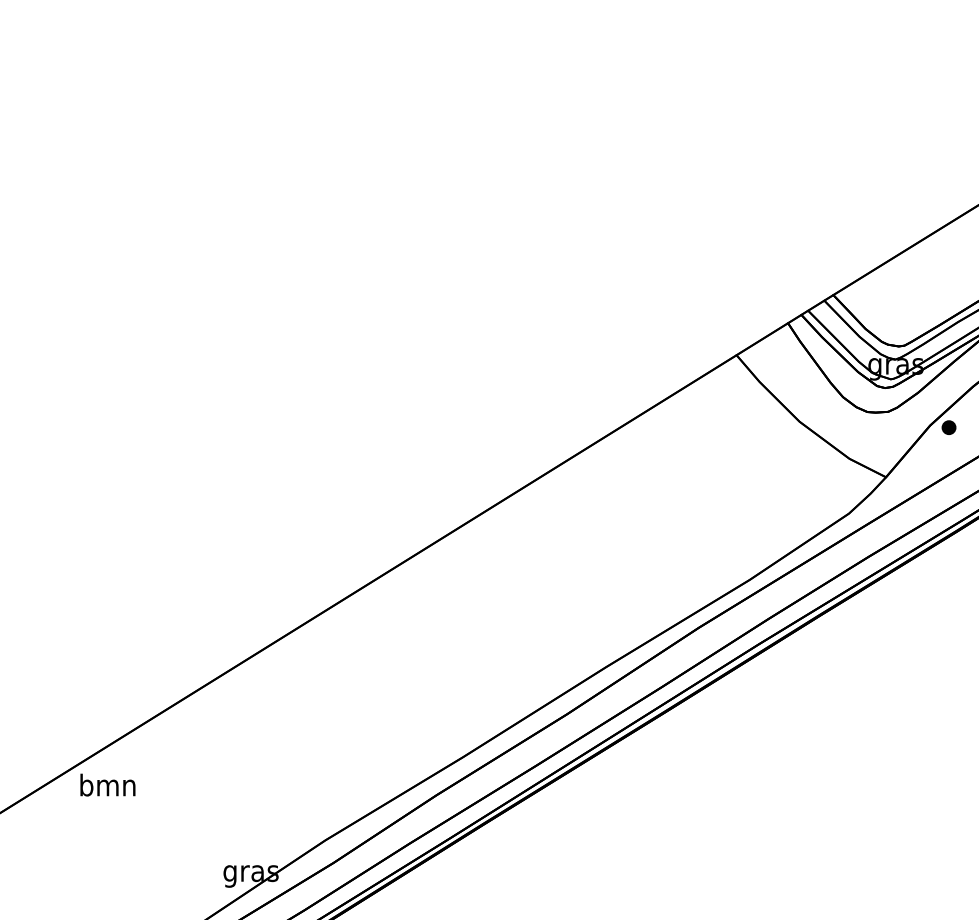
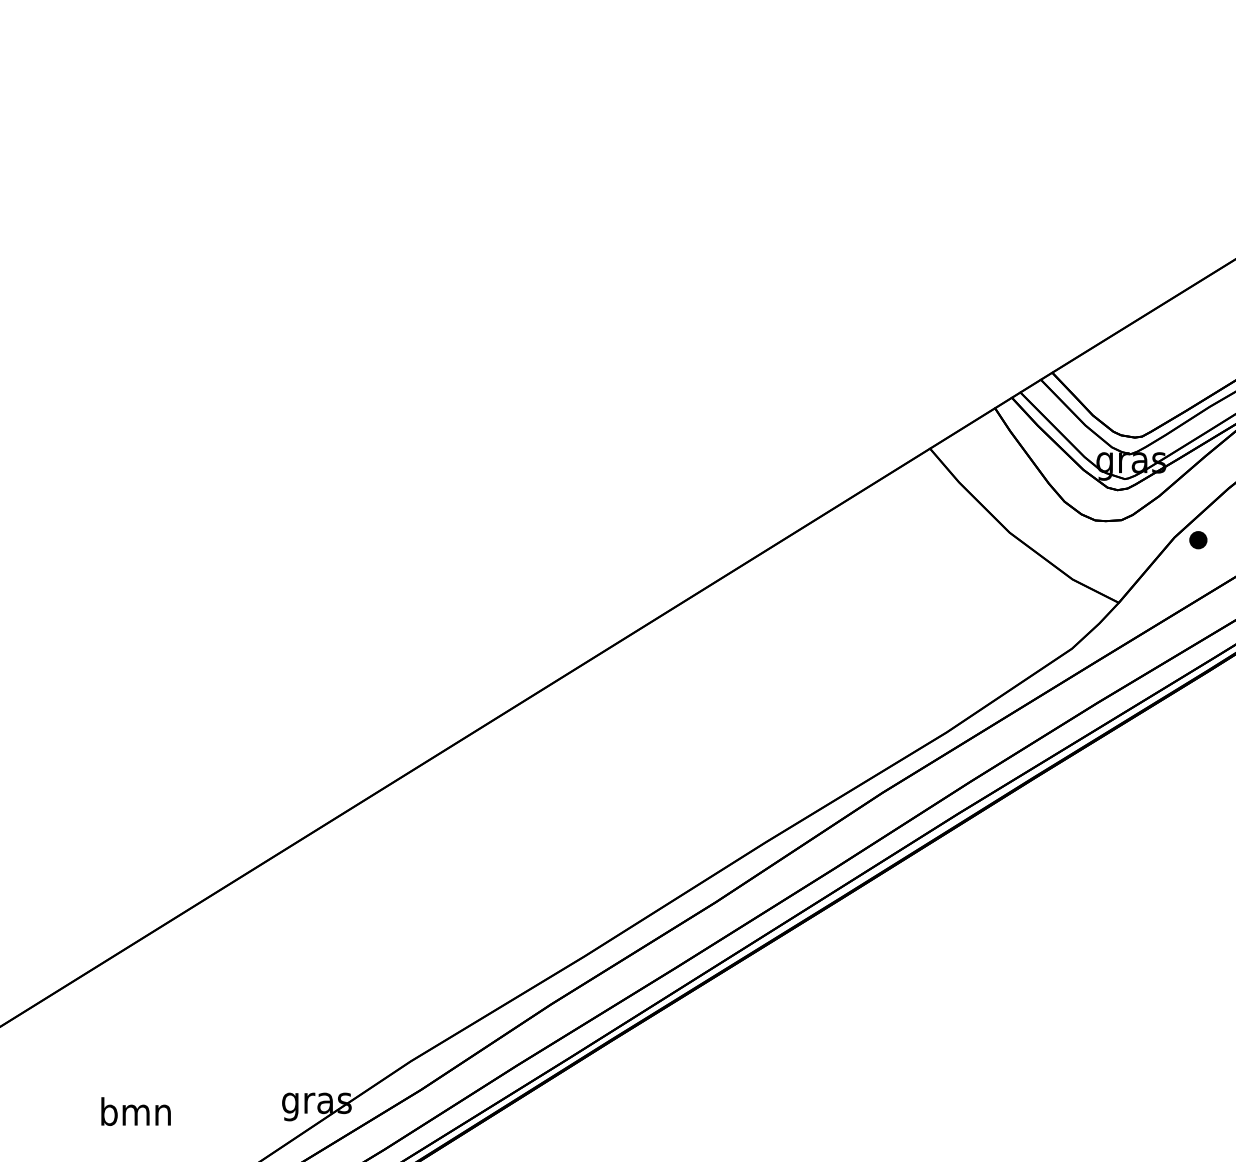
text: (107, 785) -> (135, 1111), moved

